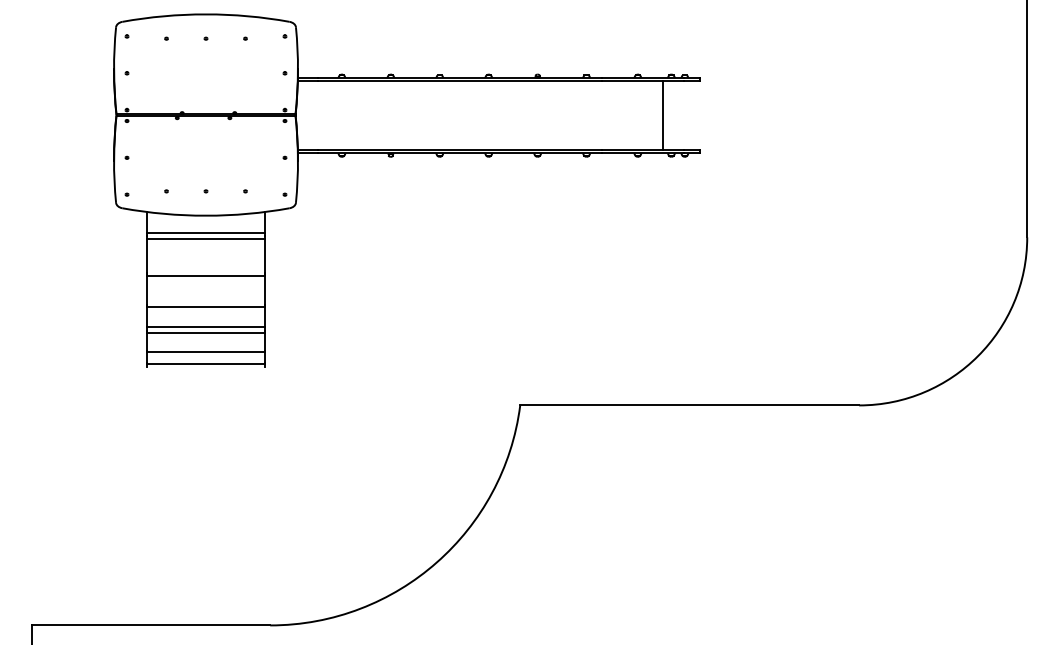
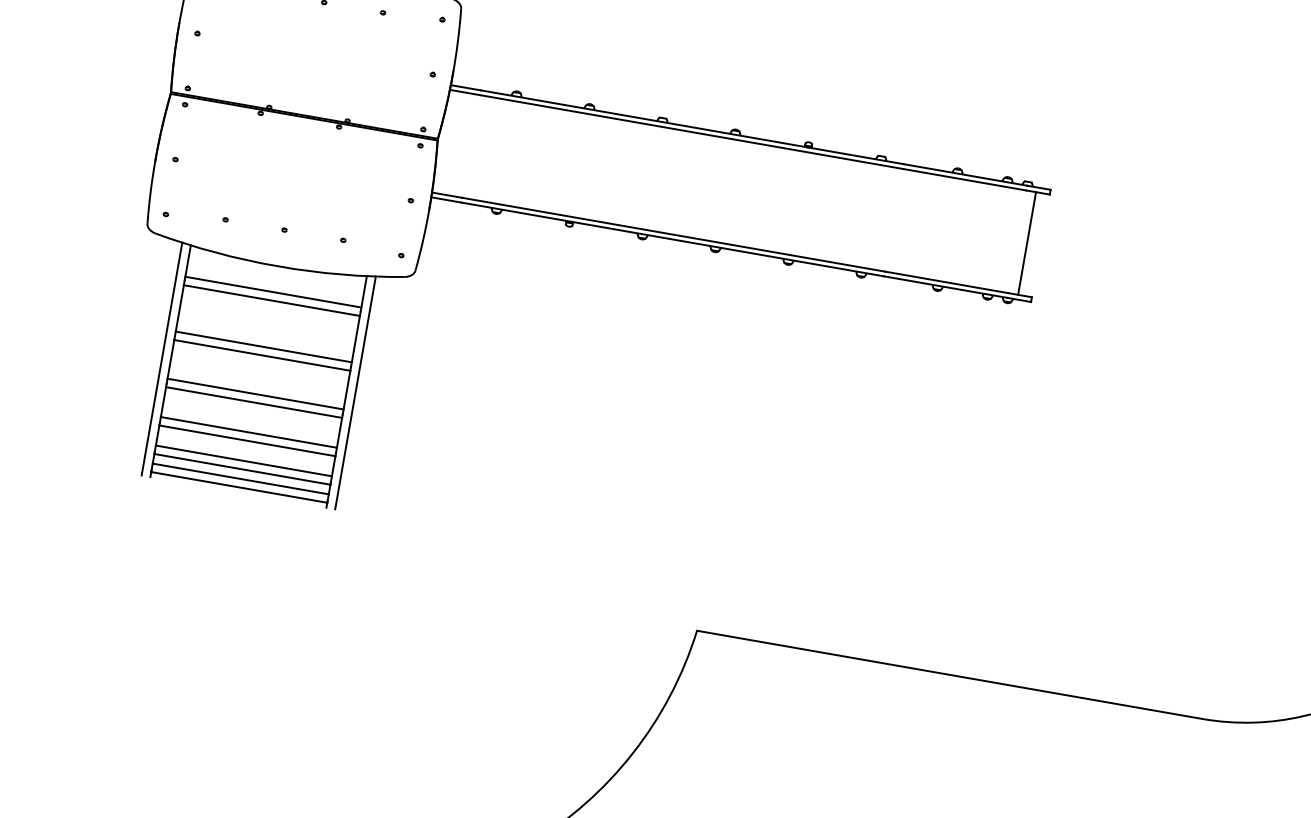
line: (663, 115) -> (1027, 243), moved
line: (205, 269) -> (263, 346), added
line: (140, 289) -> (161, 359), added
line: (270, 289) -> (355, 393), added
line: (205, 301) -> (255, 394), added
line: (205, 346) -> (243, 461), added
line: (205, 358) -> (240, 478), added

